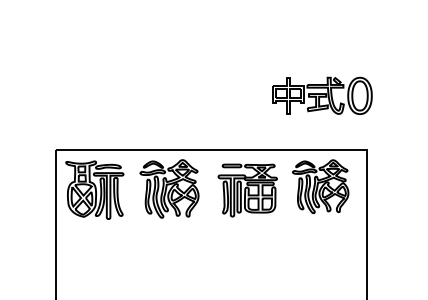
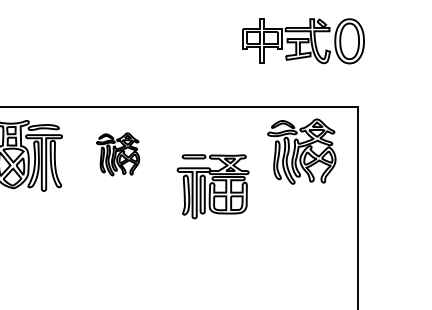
part: (169, 188) -> (118, 153), size x0.6
part: (247, 190) -> (212, 186), moved

